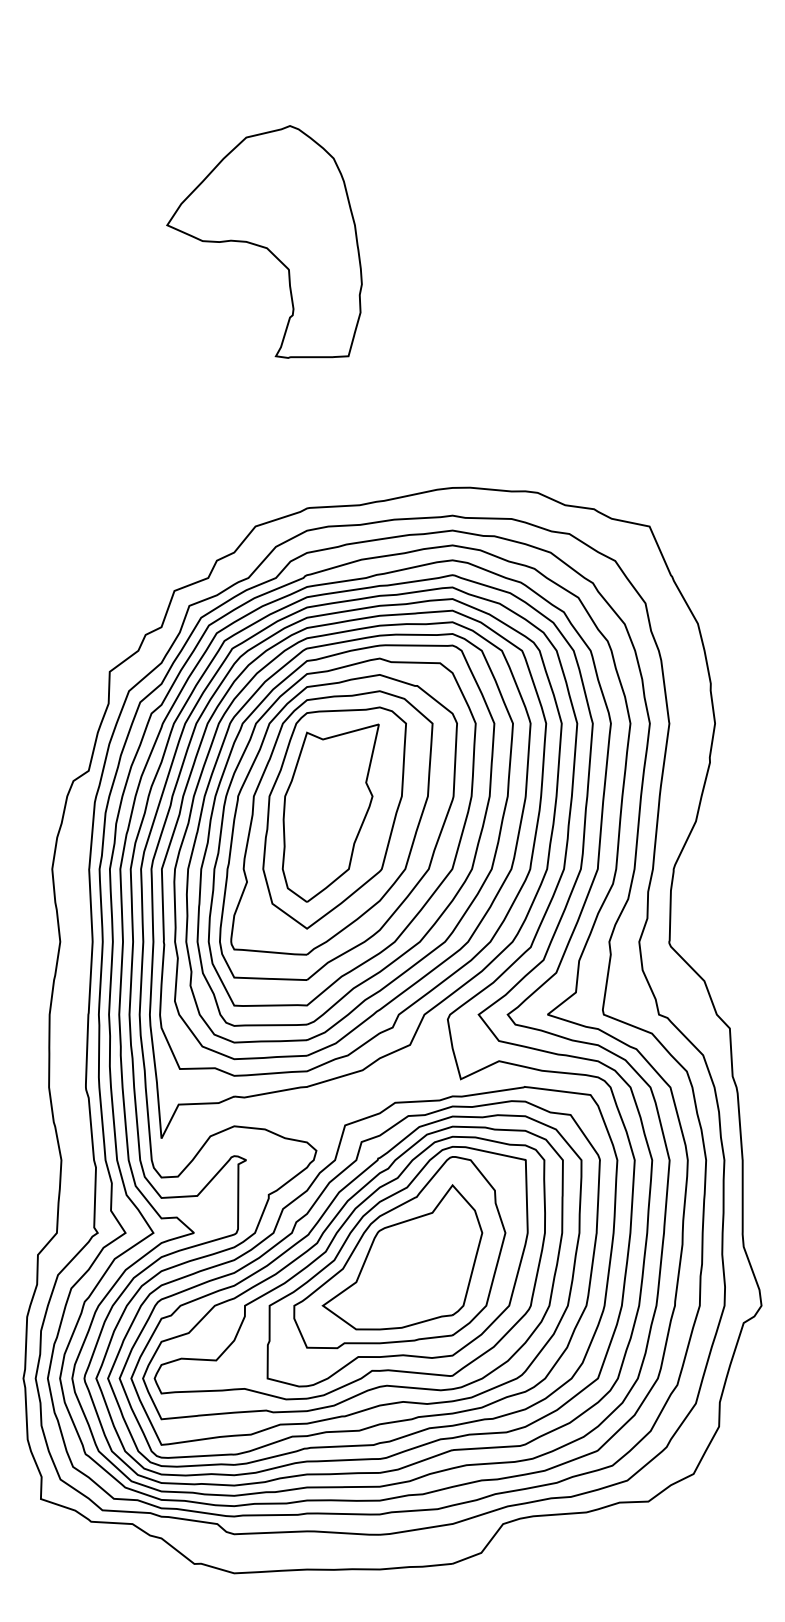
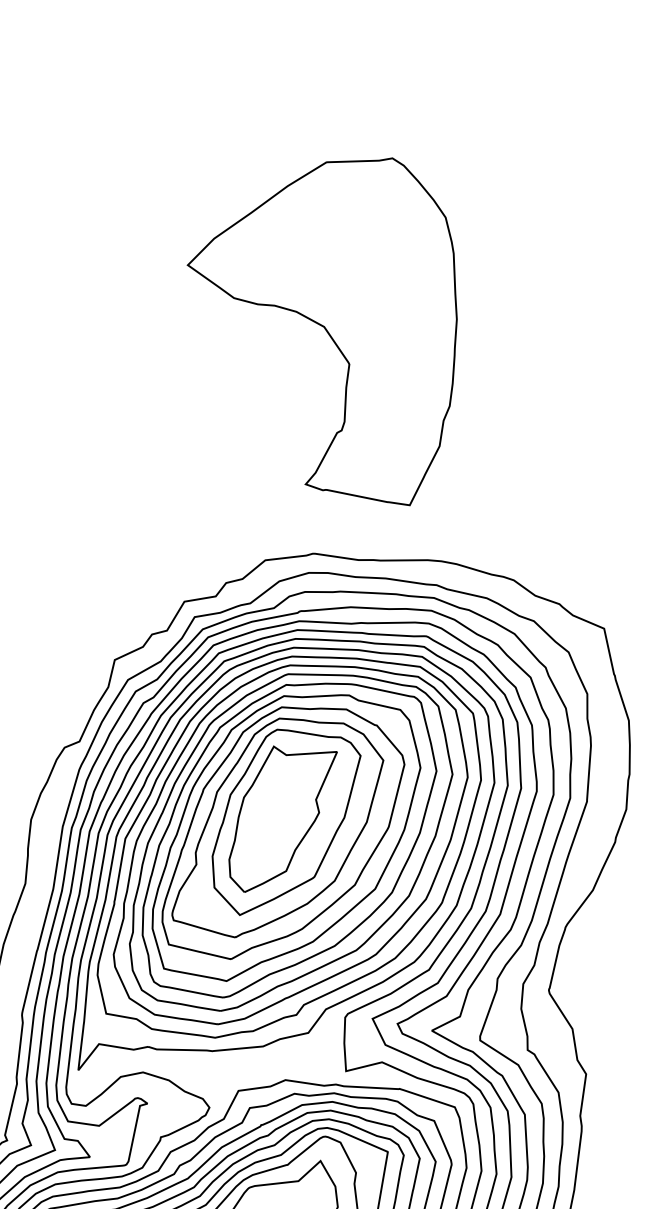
part: (264, 241) -> (322, 316), size x1.67

